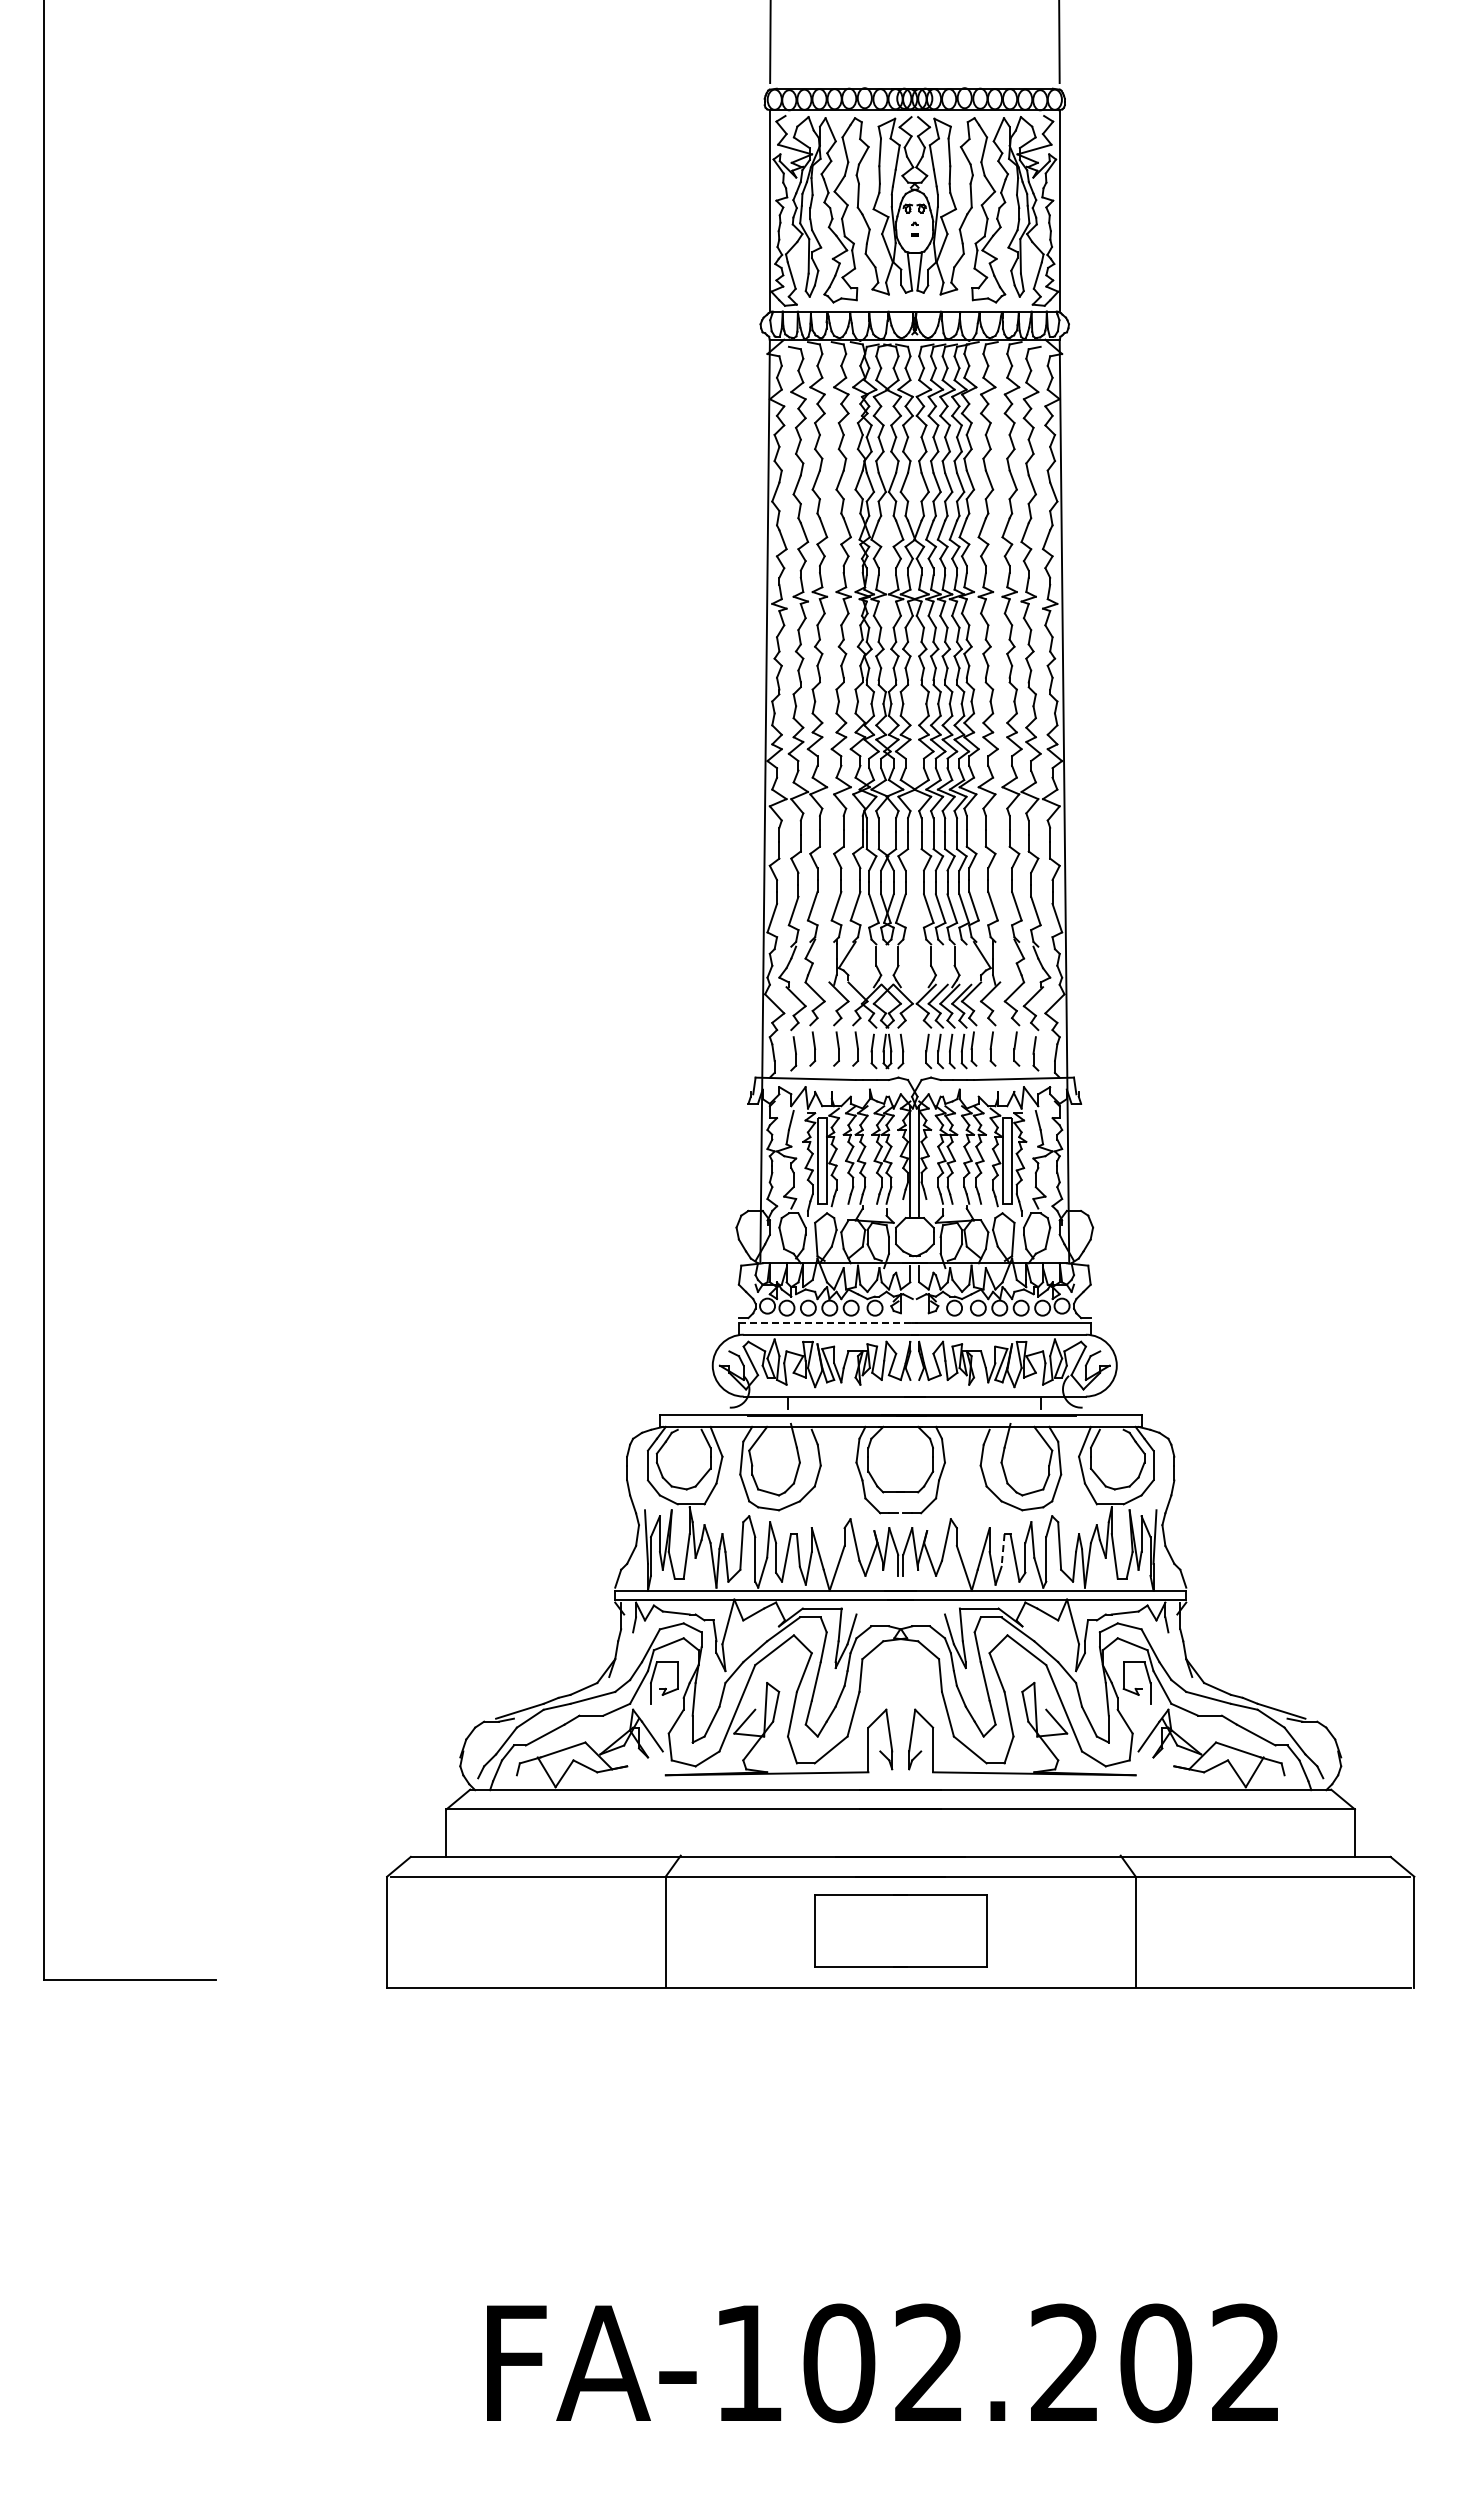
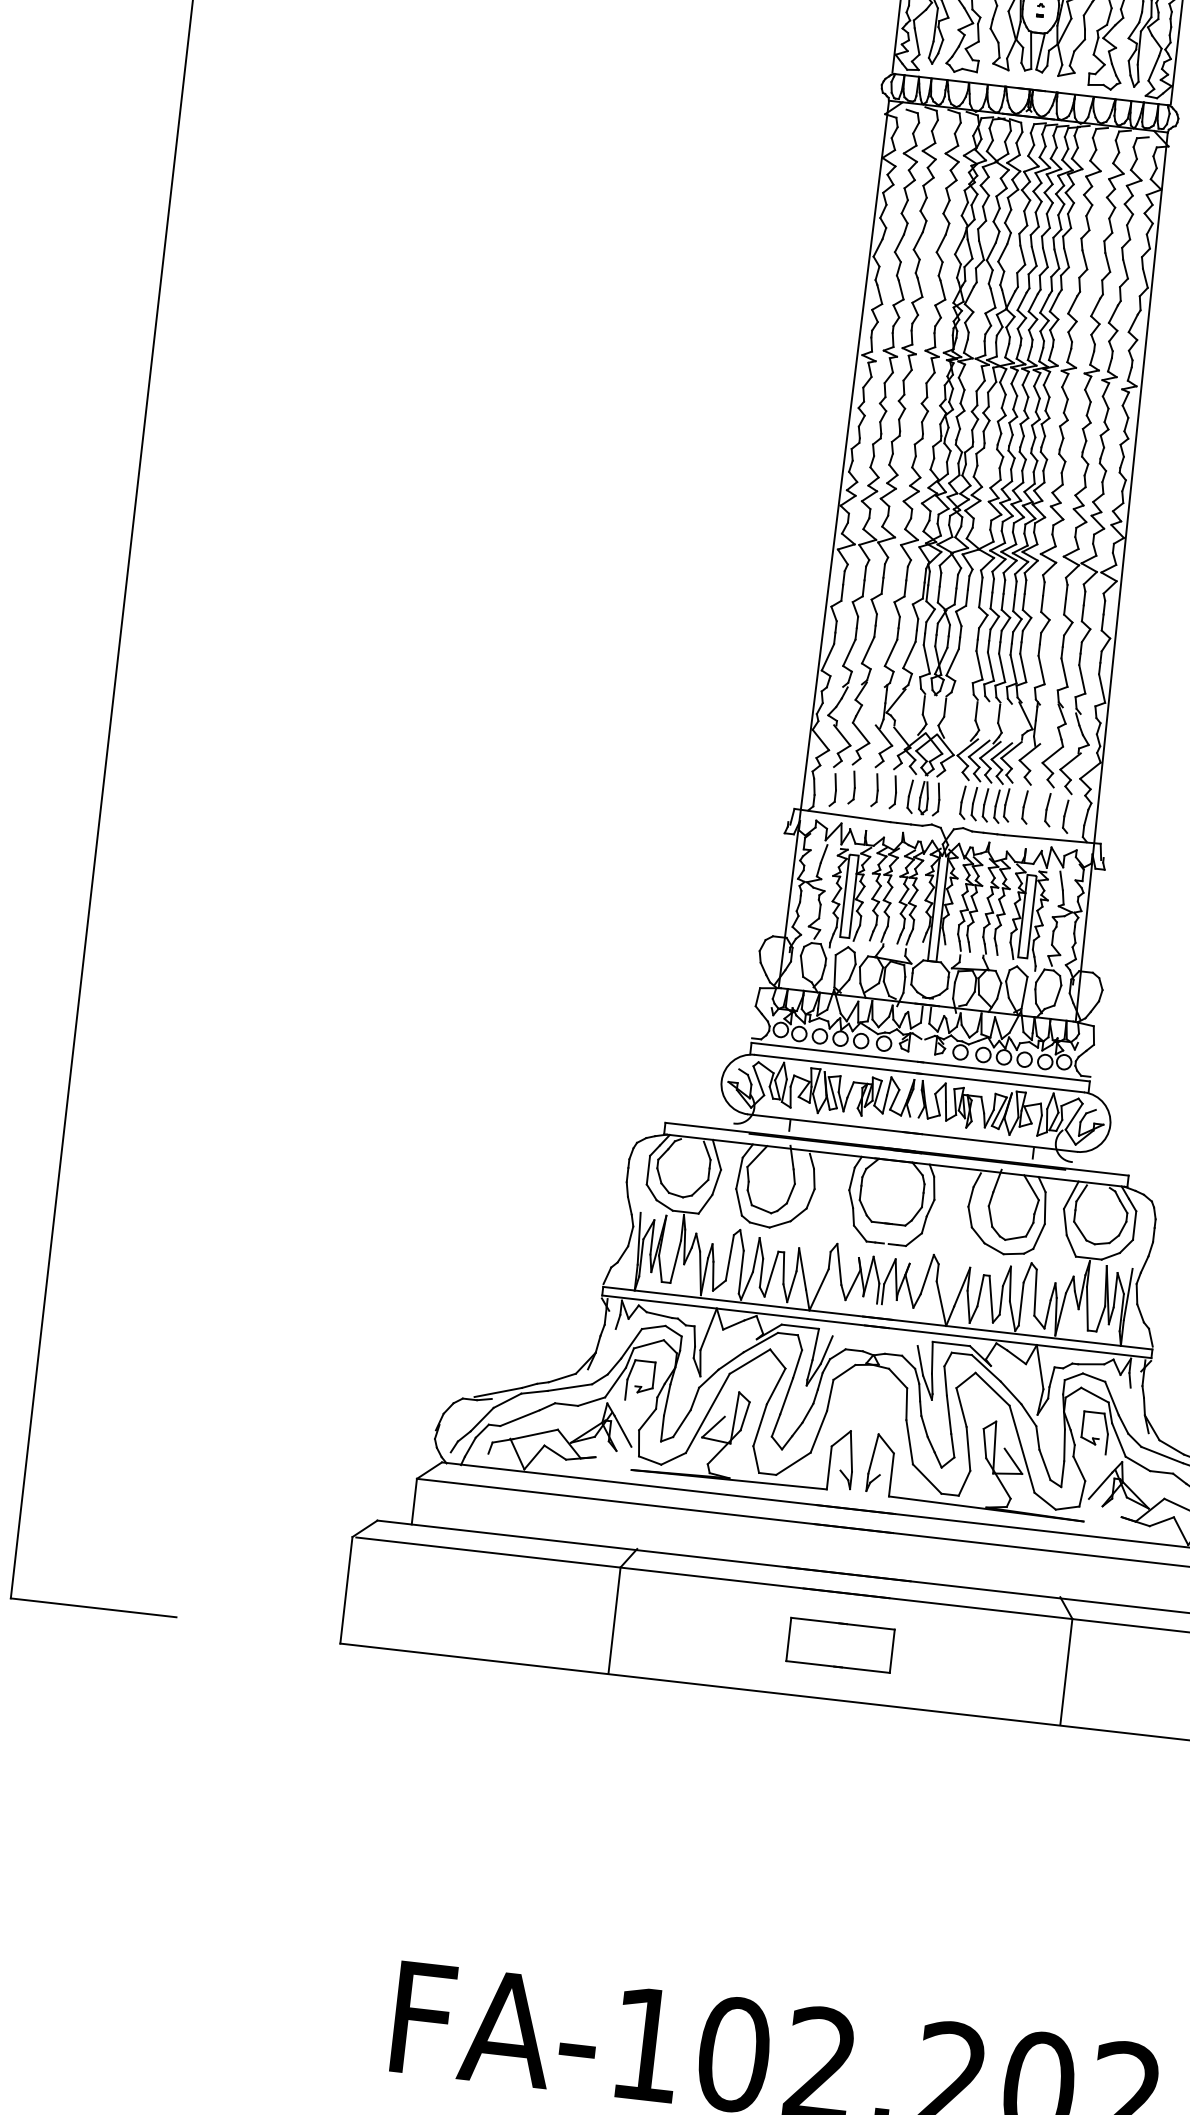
line: (828, 1322) -> (837, 1052), dashed -> solid
line: (1003, 1550) -> (981, 1290), dashed -> solid
part: (900, 1930) -> (840, 1645), size x0.62

